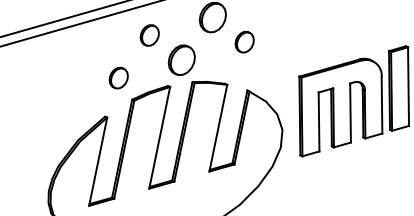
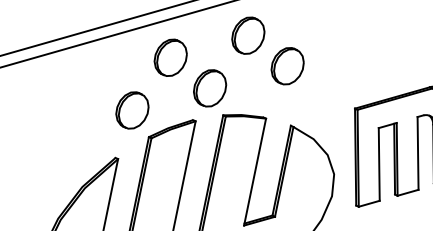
part: (149, 35) -> (170, 57), size x1.43
part: (244, 41) -> (287, 65), size x1.43
part: (118, 77) -> (131, 109), size x1.43

